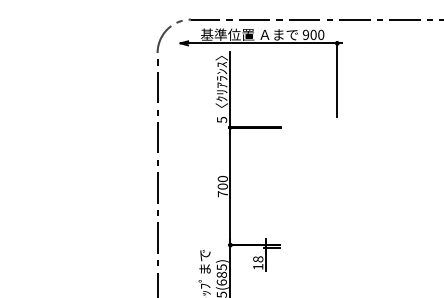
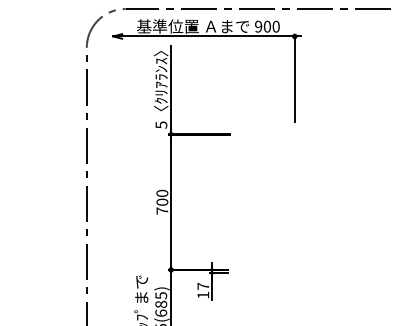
text: (258, 259) -> (203, 286), 18 -> 17

